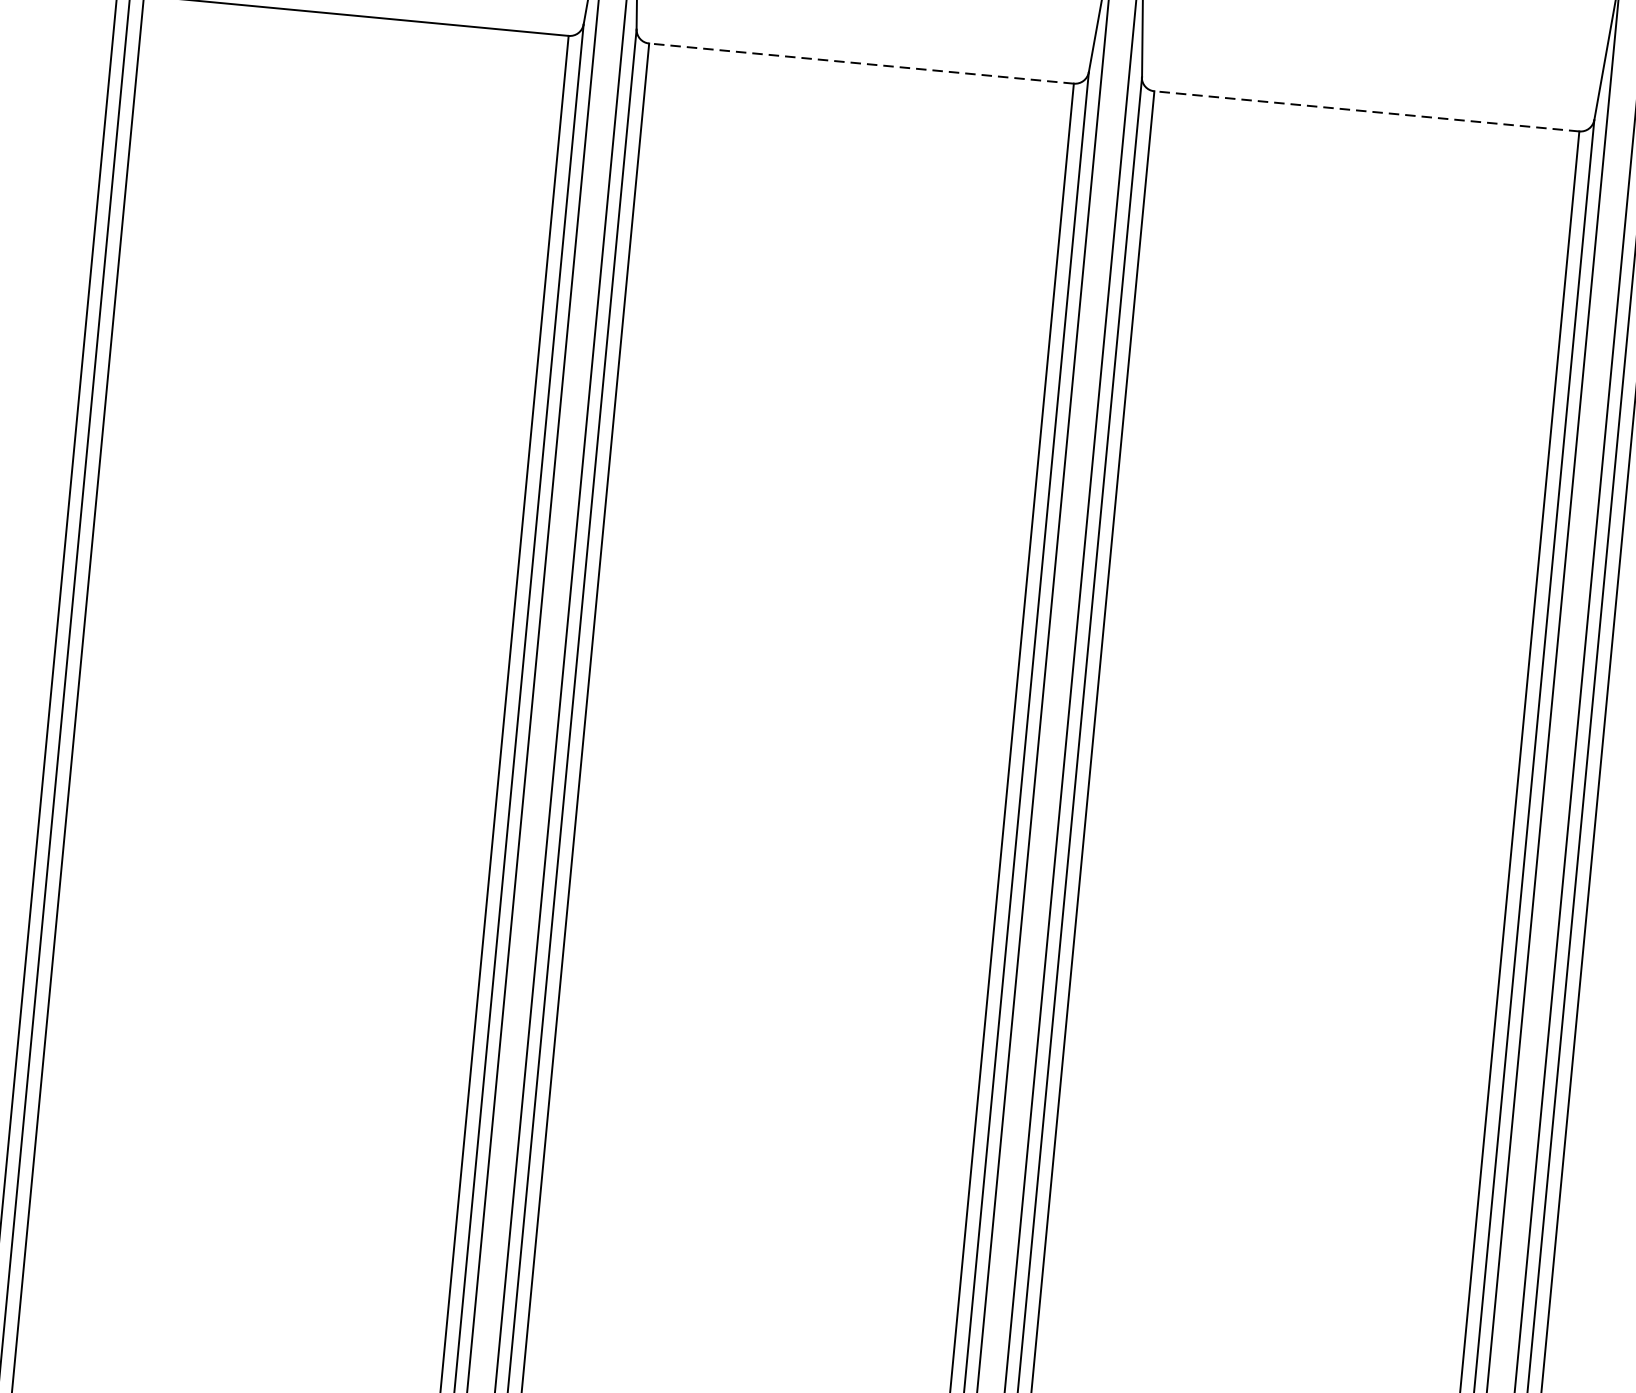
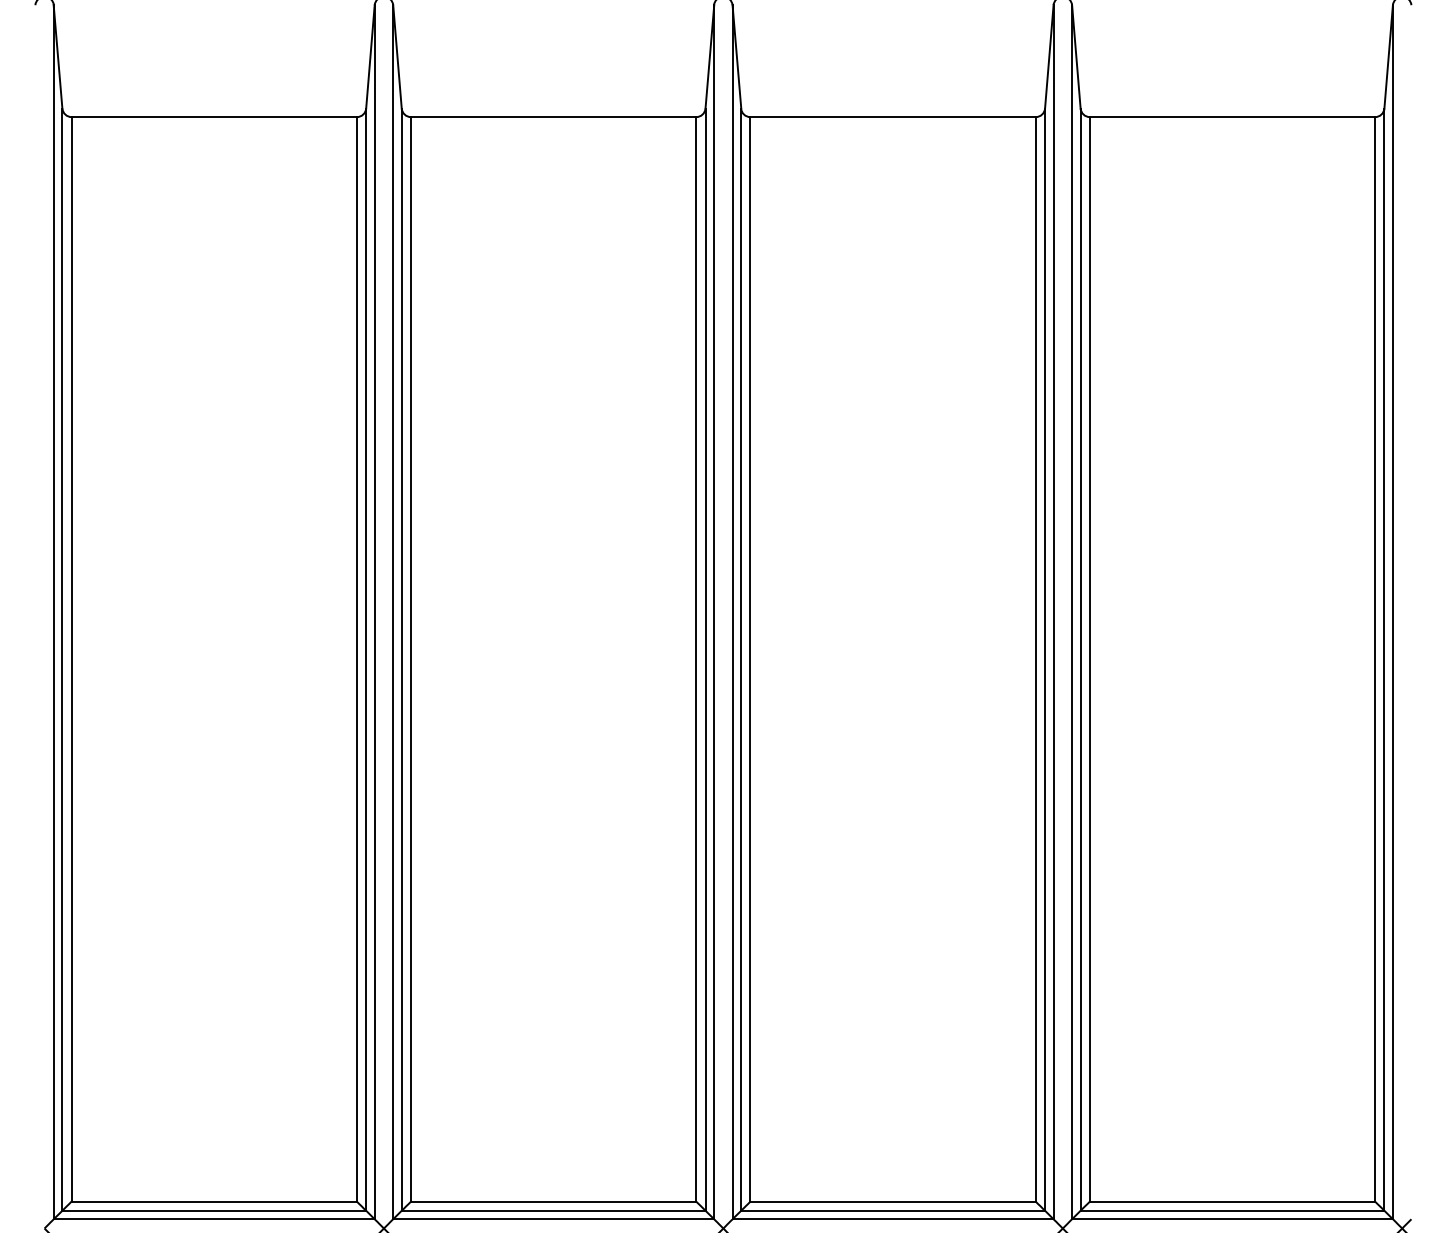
line: (861, 64) -> (553, 117), dashed -> solid
line: (1367, 111) -> (893, 117), dashed -> solid

